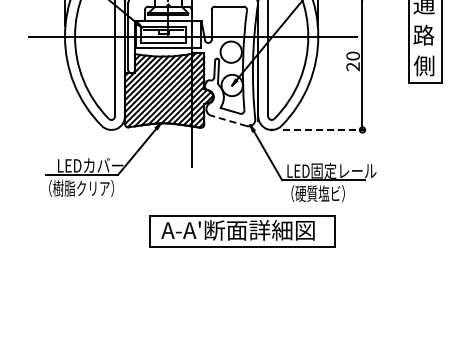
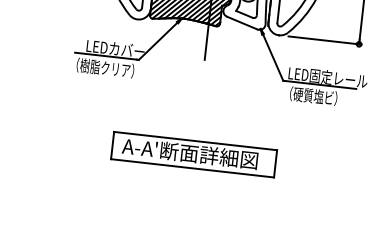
line: (228, 120) -> (241, 22), dashed -> solid
line: (324, 129) -> (325, 40), dashed -> solid
part: (242, 231) -> (193, 154), moved

